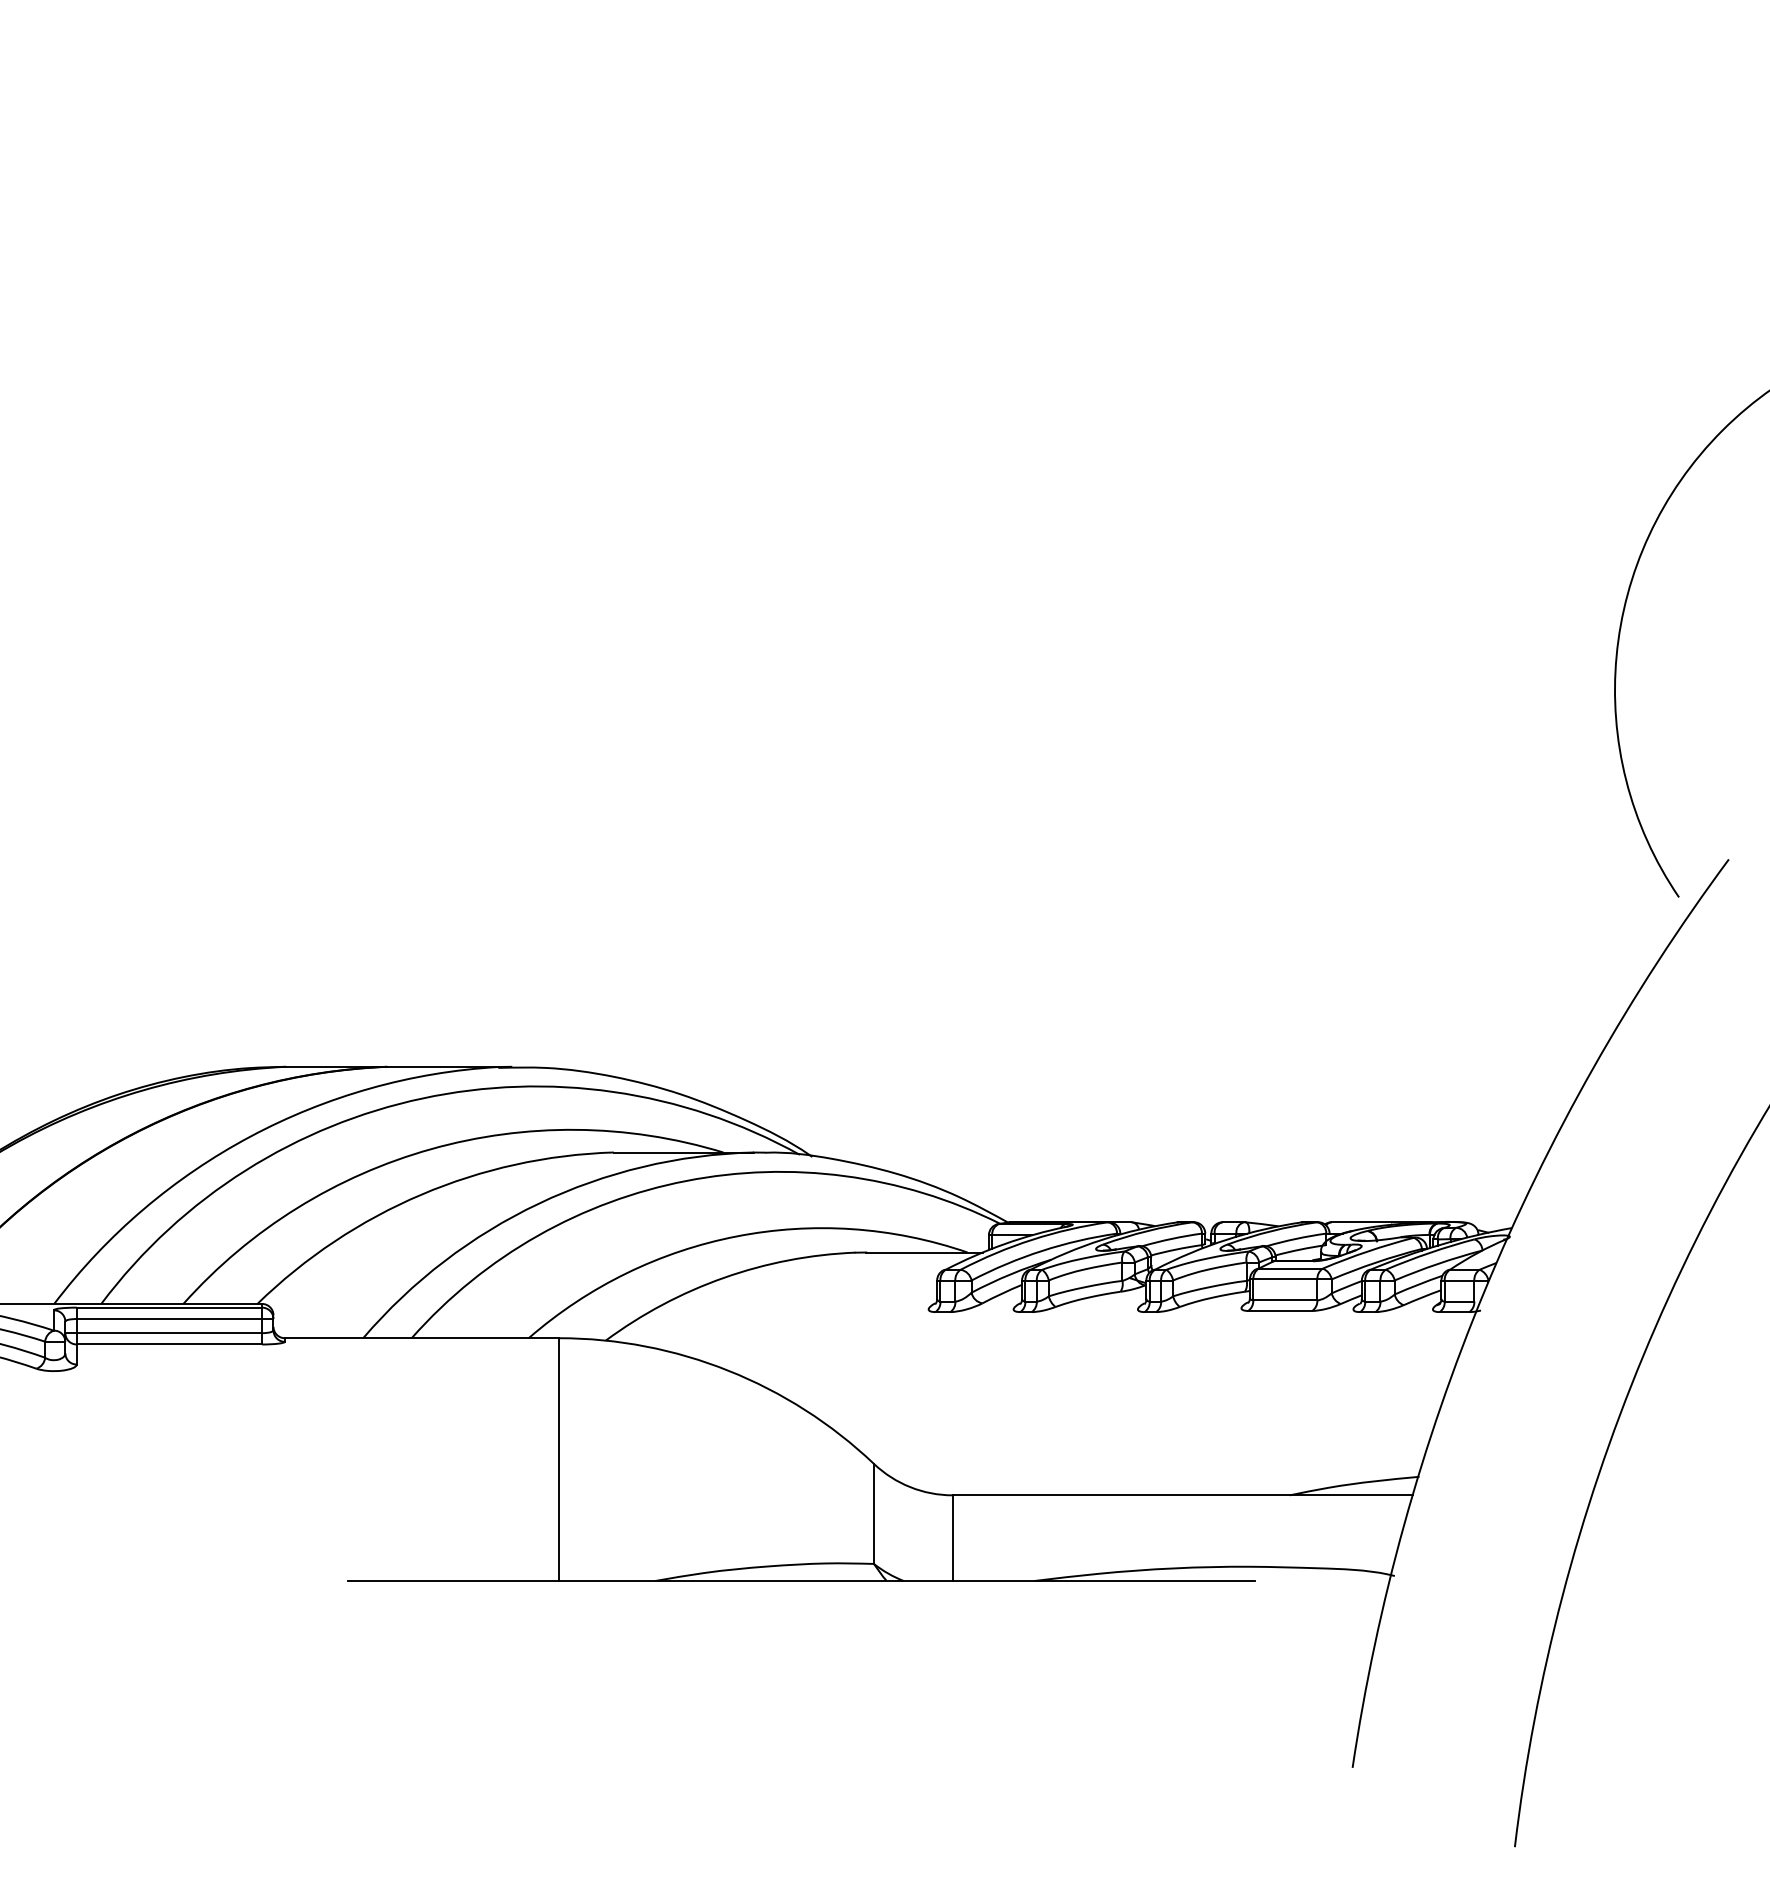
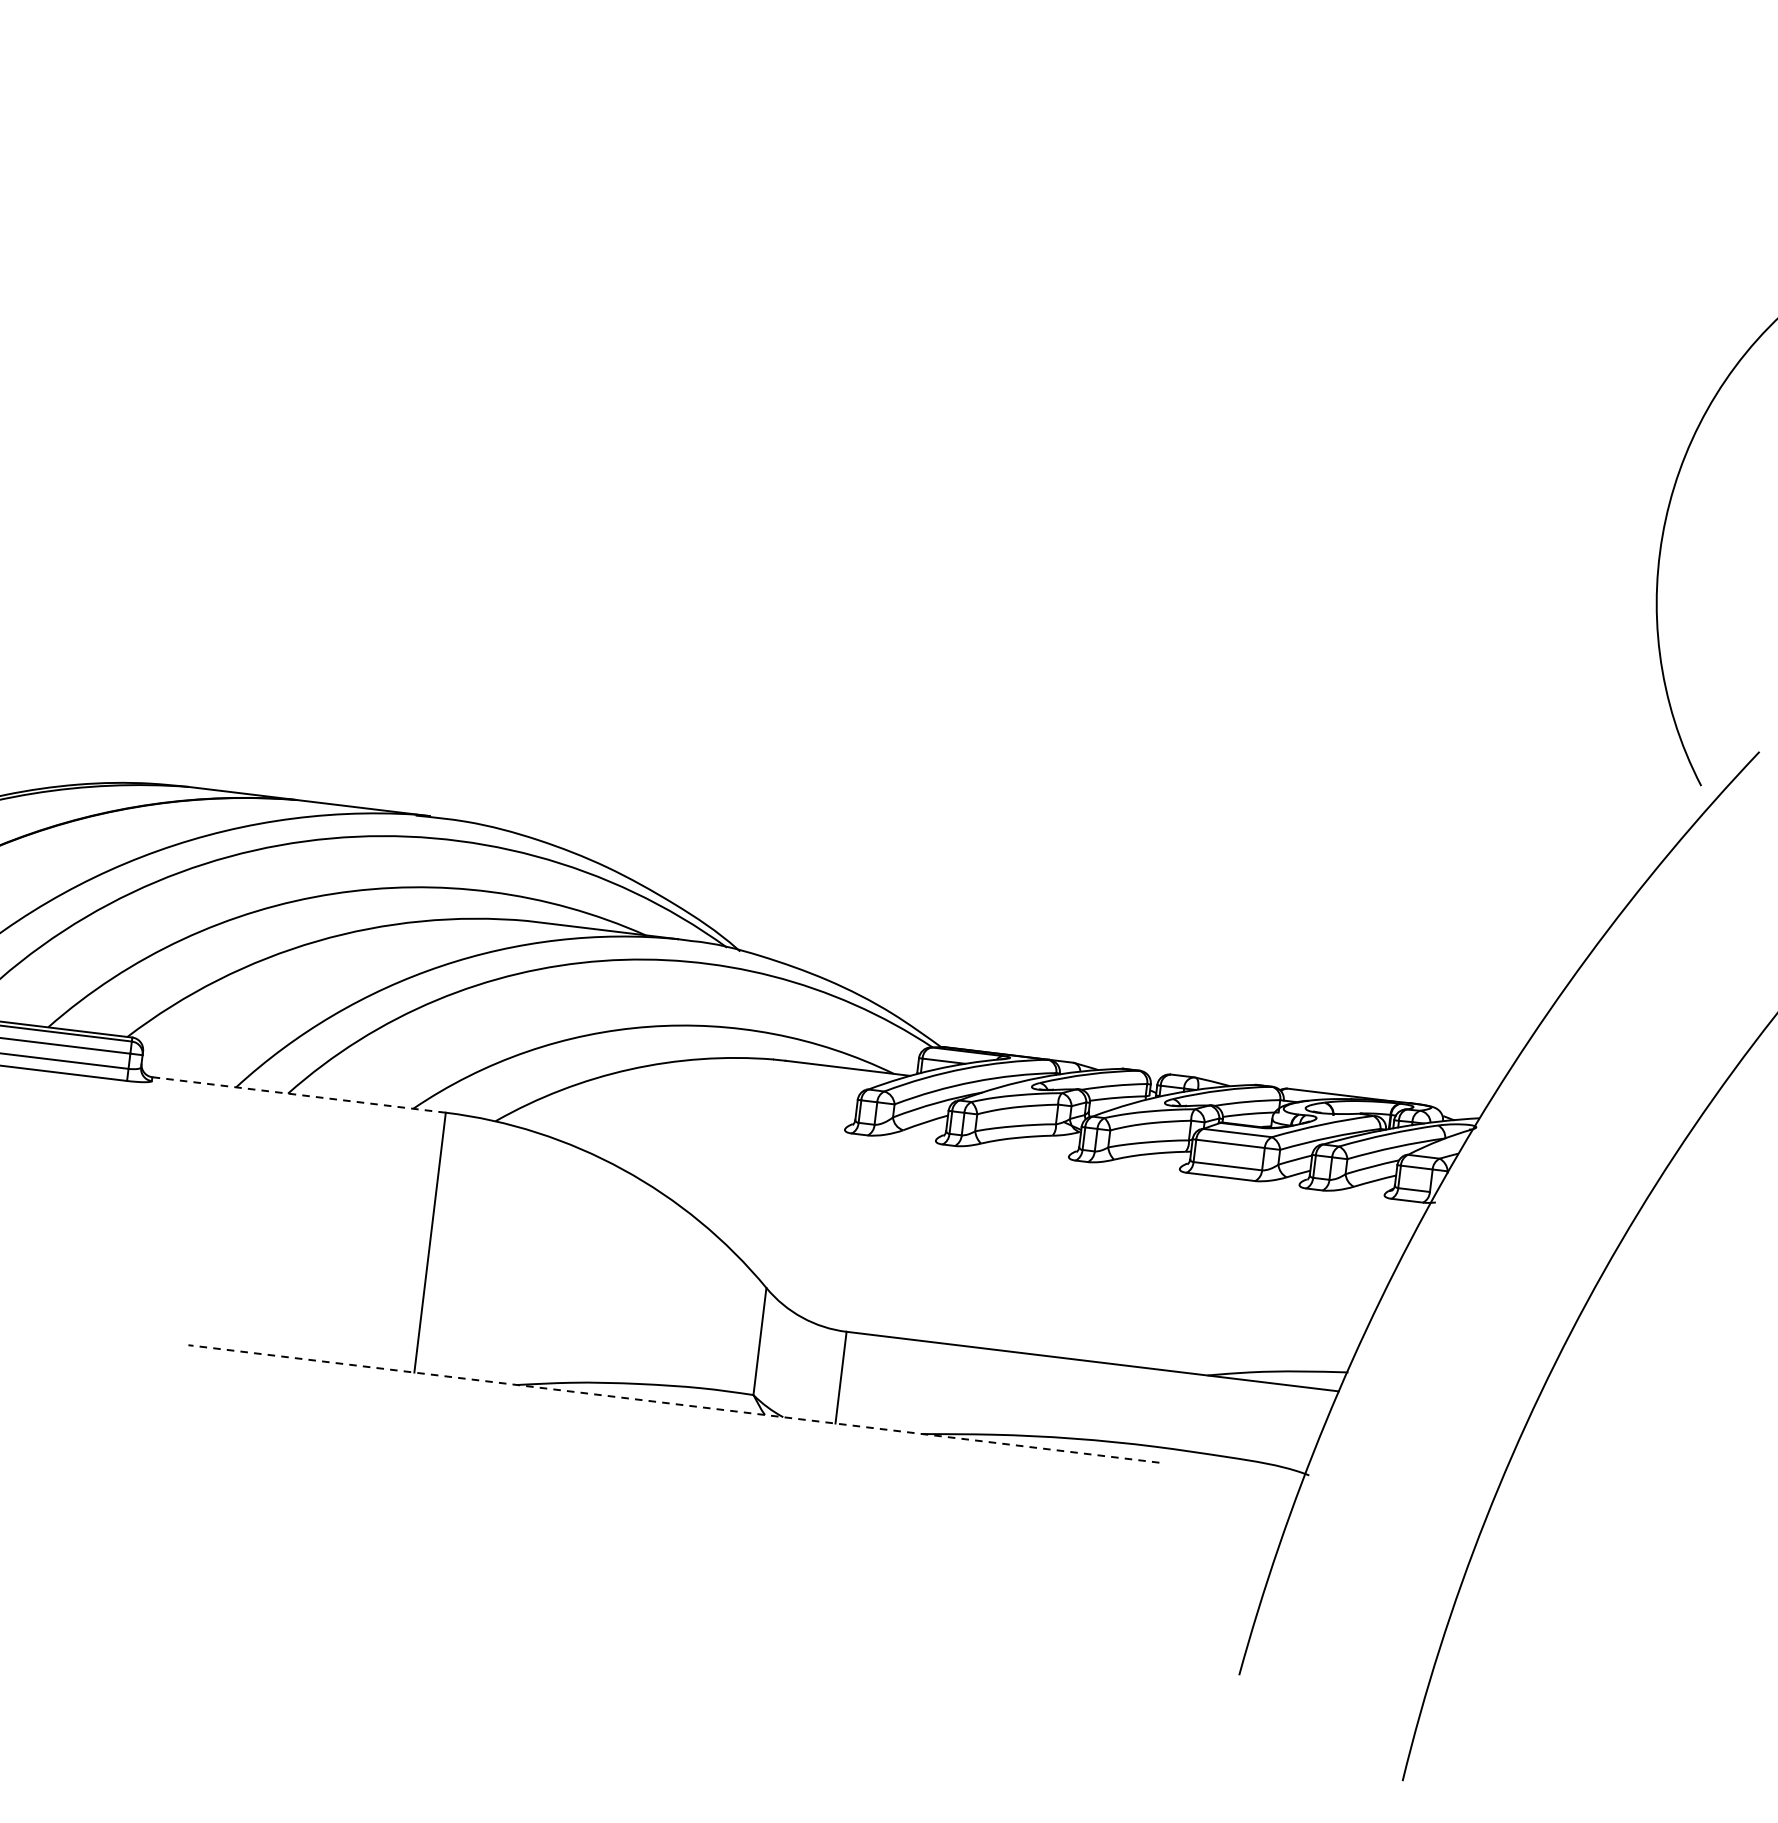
line: (421, 1338) -> (298, 1095), solid -> dashed
line: (801, 1581) -> (673, 1404), solid -> dashed

